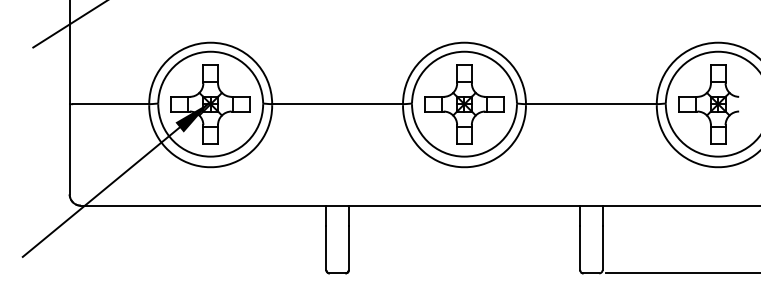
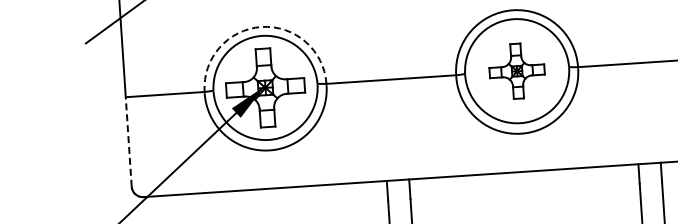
arc: (210, 42) -> (261, 26), solid -> dashed
part: (464, 104) -> (517, 71), size x0.7
line: (69, 148) -> (128, 141), solid -> dashed

